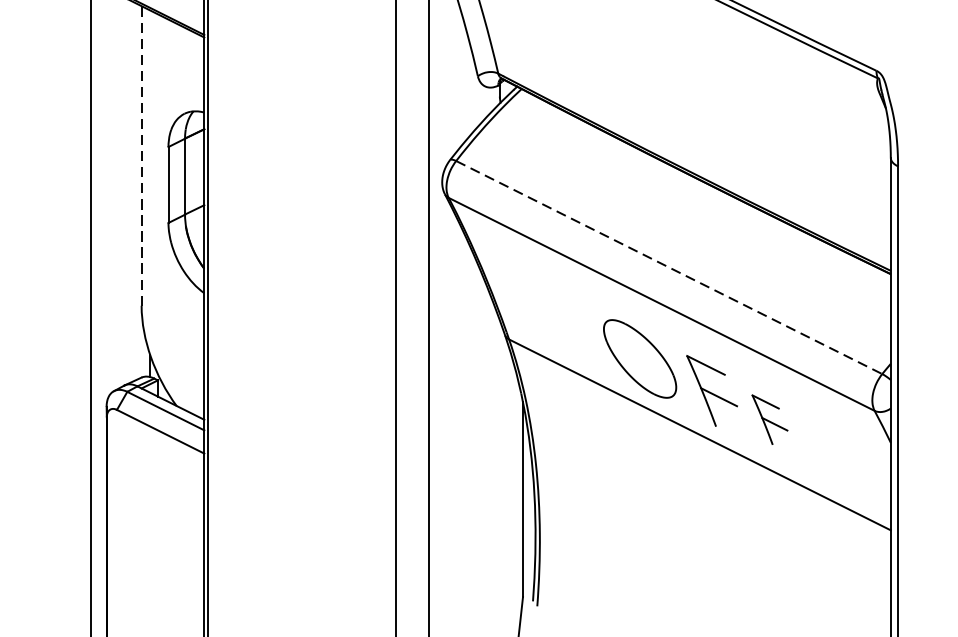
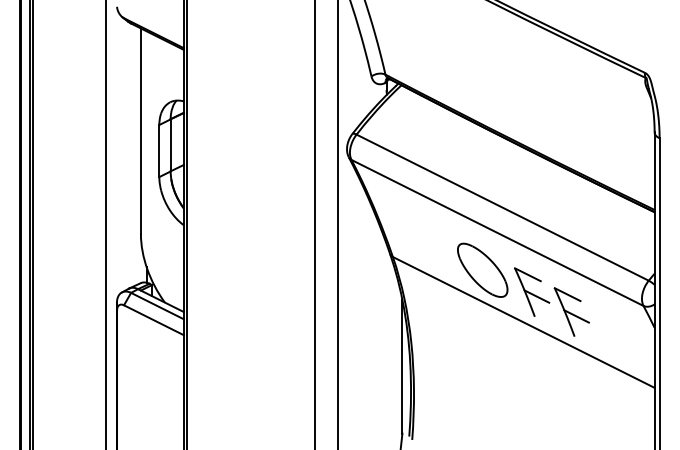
line: (141, 156) -> (140, 131), dashed -> solid
line: (670, 267) -> (503, 207), dashed -> solid
part: (769, 418) -> (571, 311), size x1.43

